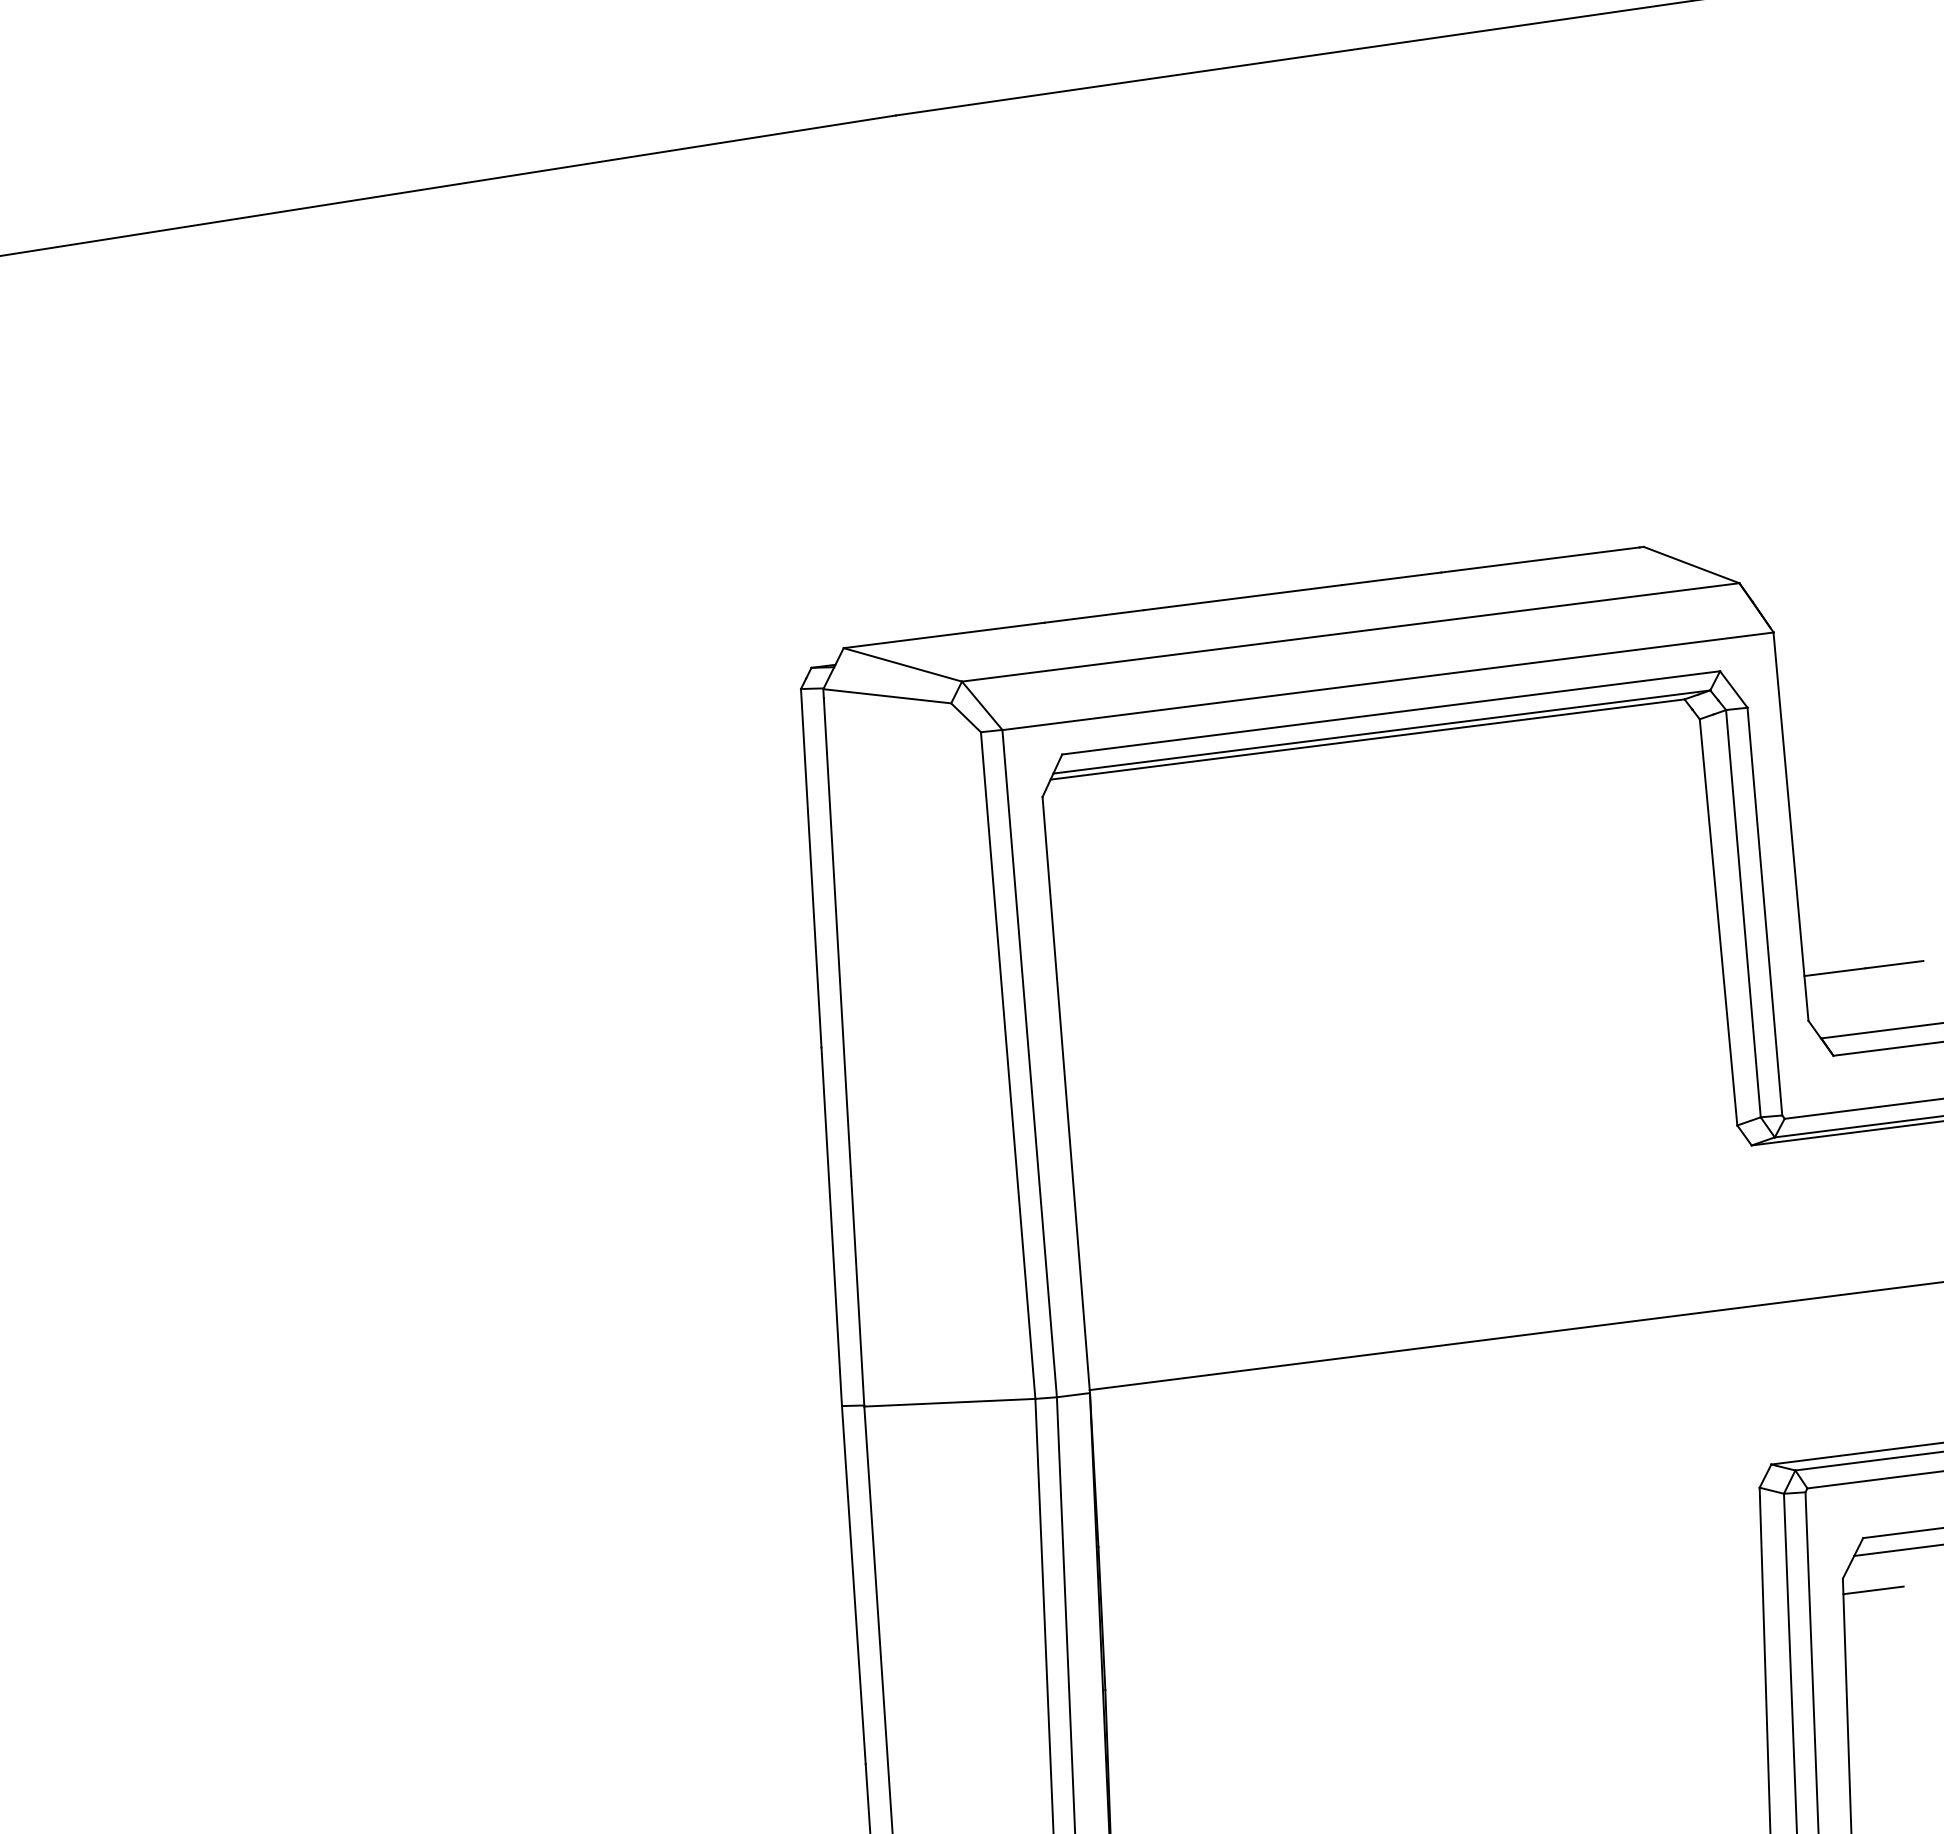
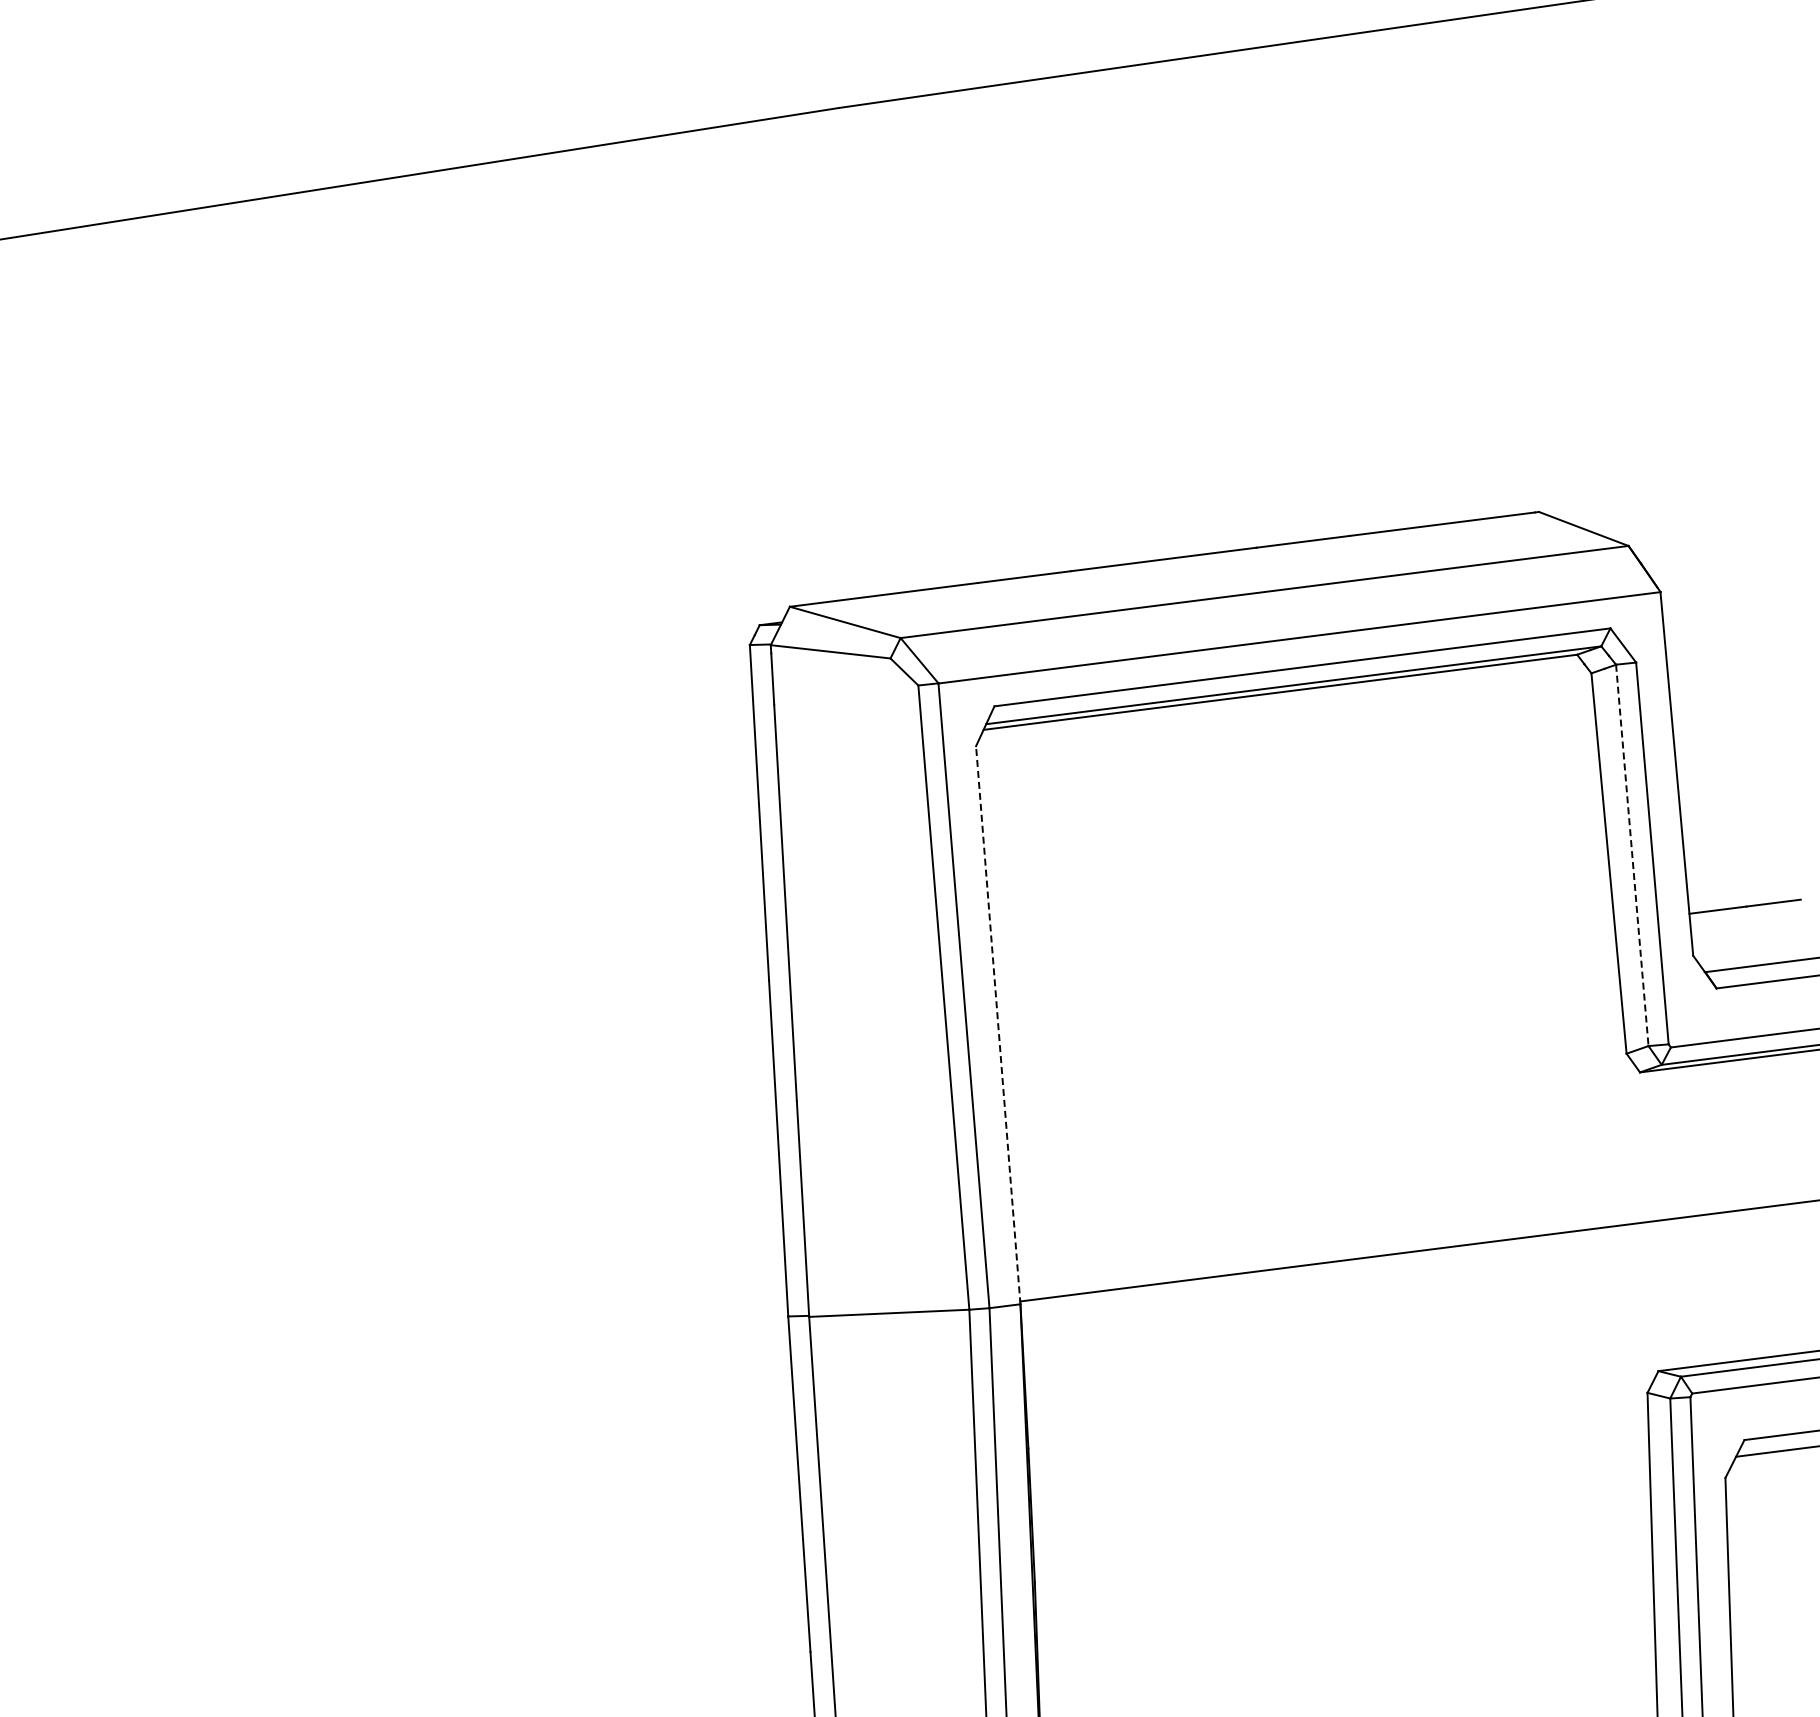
line: (1743, 913) -> (1632, 855), solid -> dashed
line: (1066, 1095) -> (998, 1025), solid -> dashed
line: (1872, 1589) -> (1753, 1488), removed

